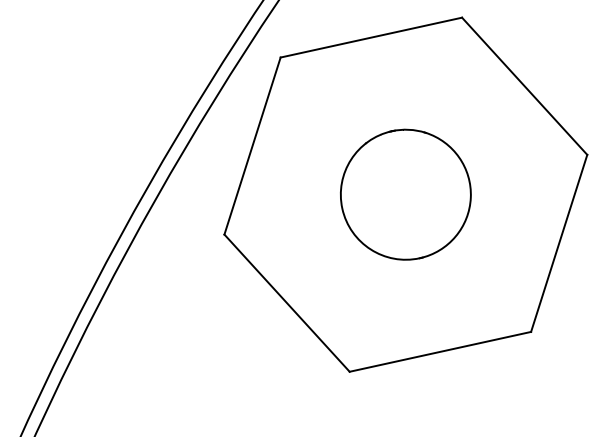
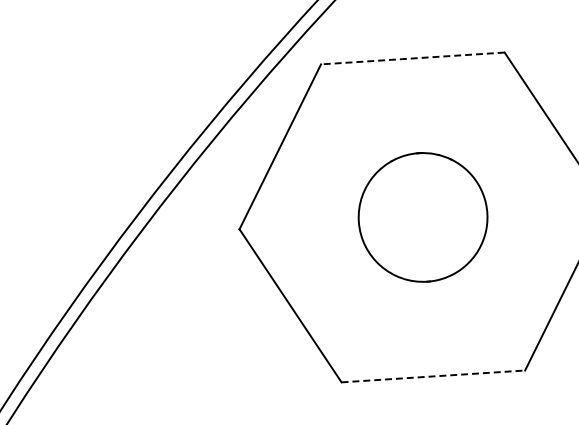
line: (371, 37) -> (413, 58), solid -> dashed
line: (440, 351) -> (433, 376), solid -> dashed

